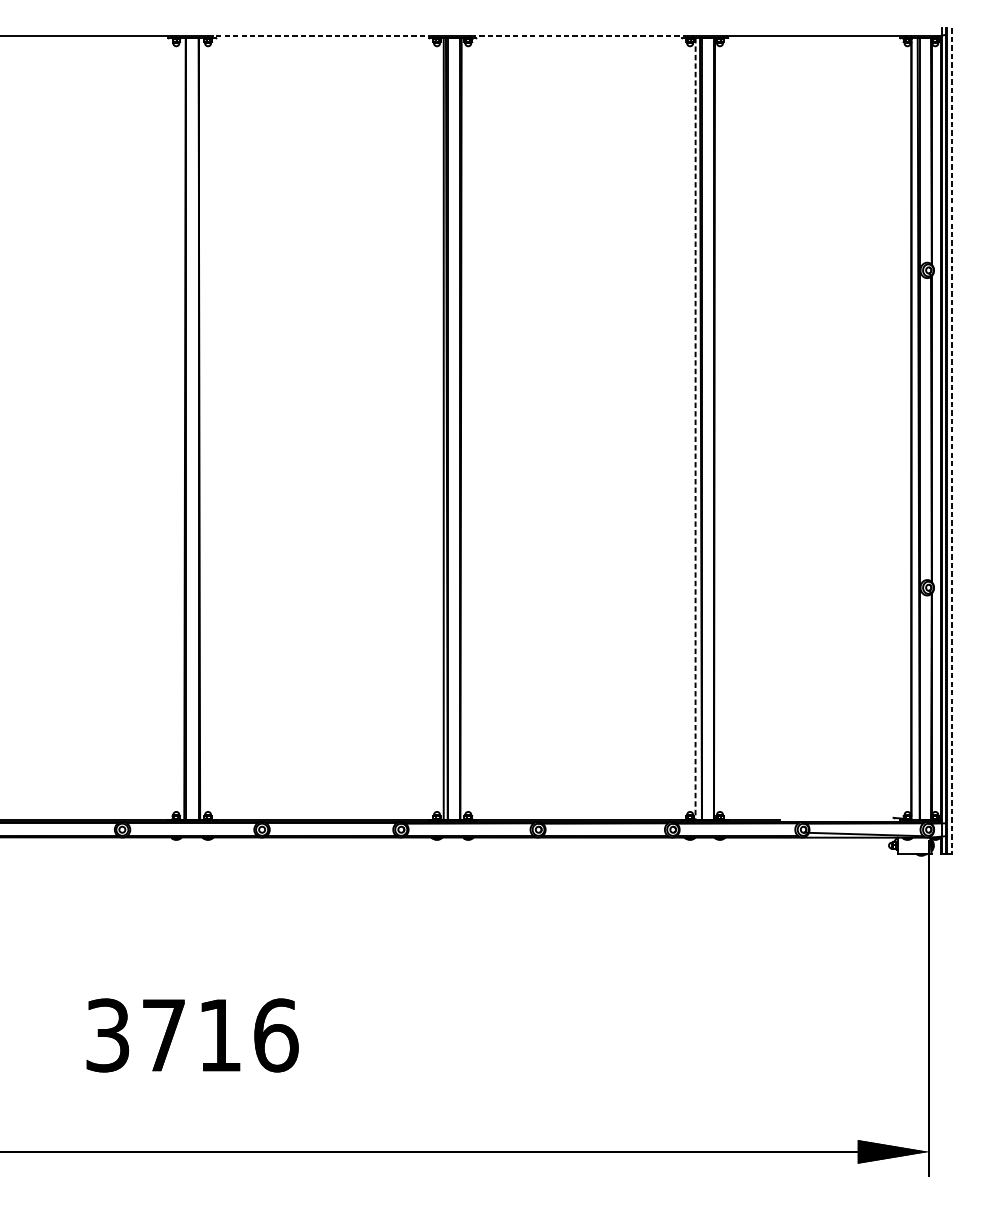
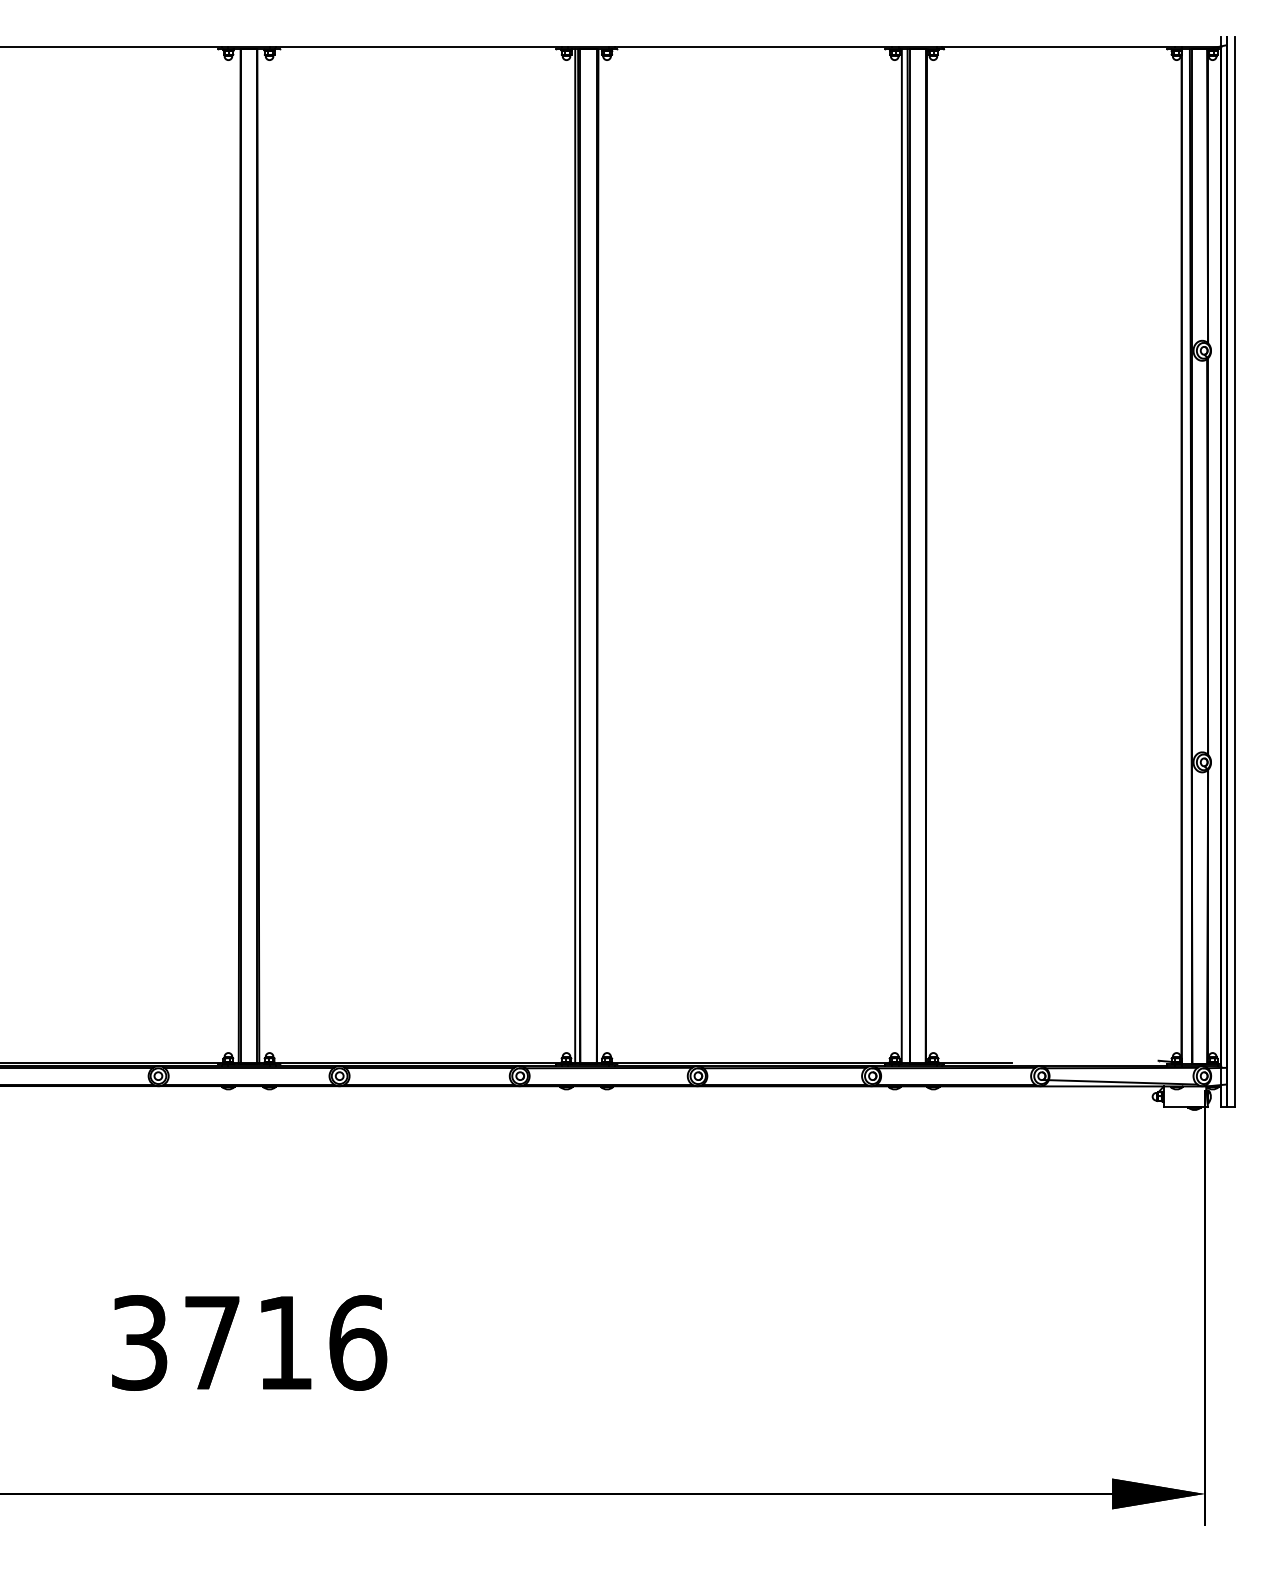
line: (322, 36) -> (418, 47), dashed -> solid
line: (581, 36) -> (753, 47), dashed -> solid
line: (695, 429) -> (901, 557), dashed -> solid
line: (952, 441) -> (1234, 572), dashed -> solid

